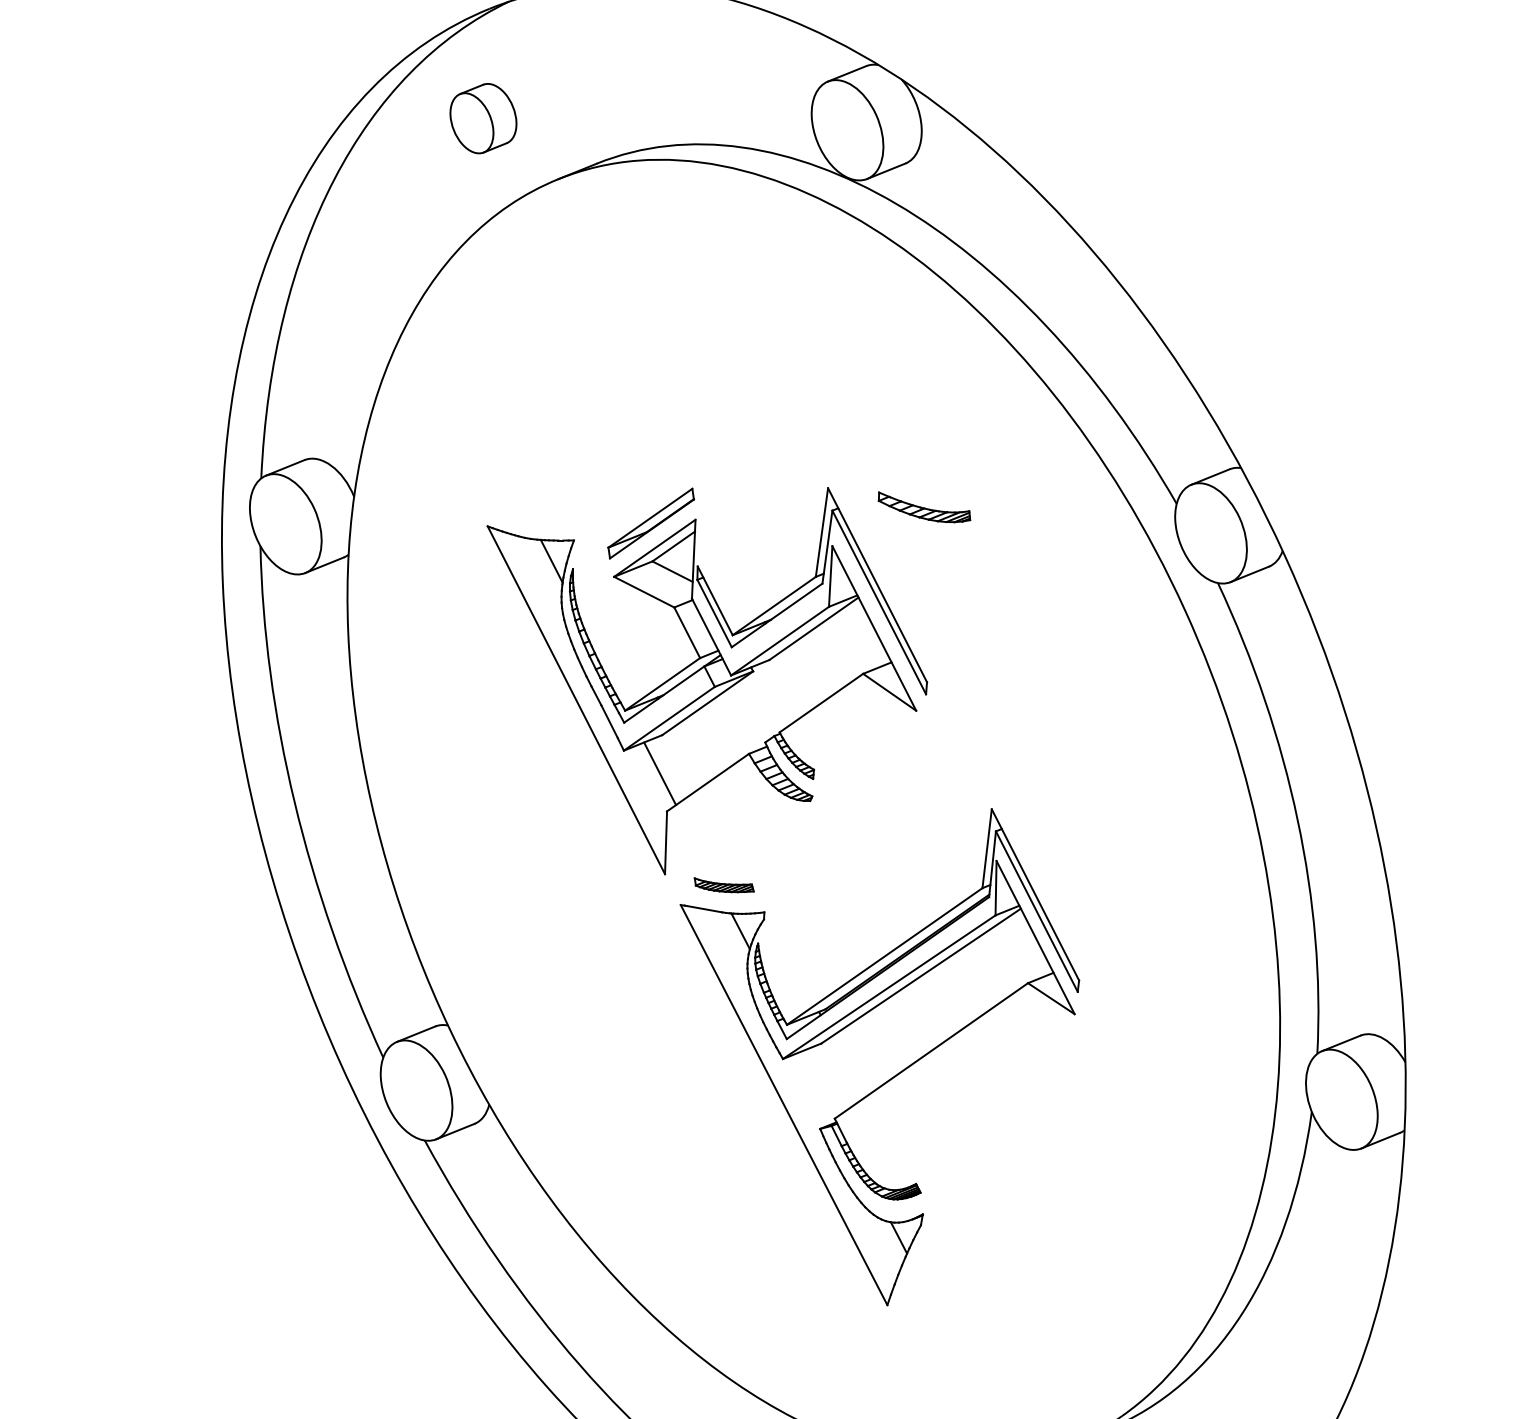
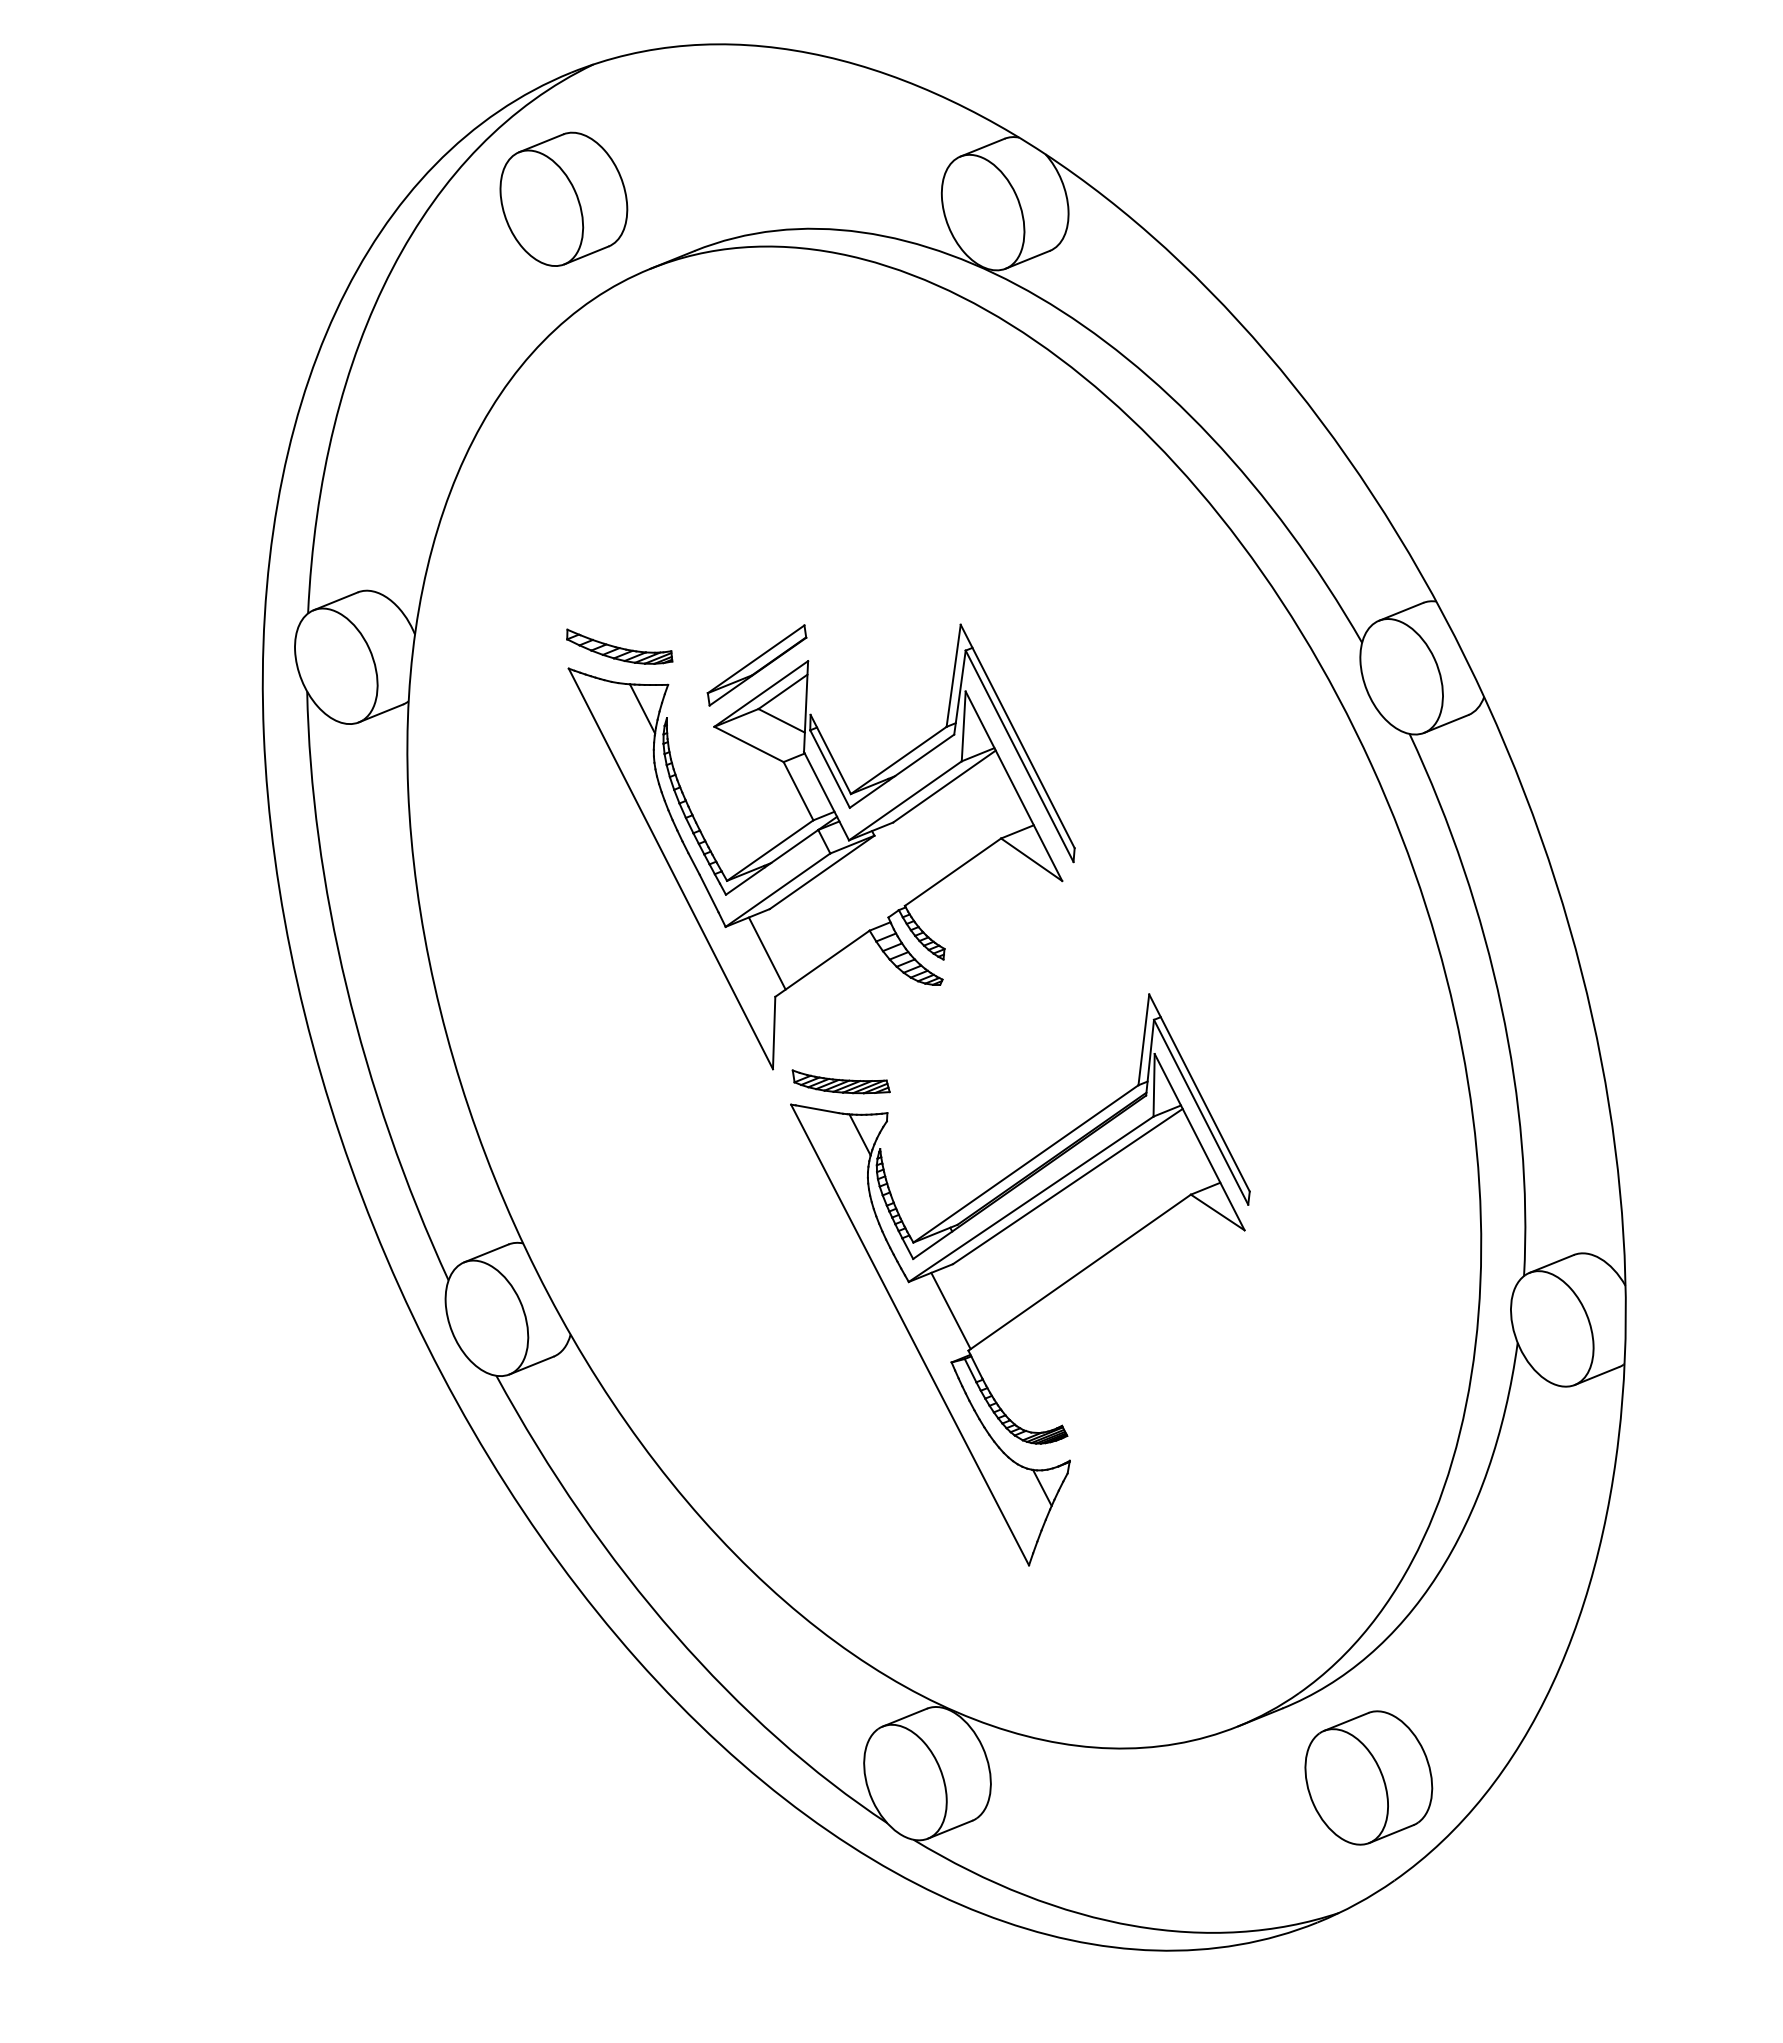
part: (483, 118) -> (563, 198), size x1.67
part: (924, 507) -> (619, 646), moved
part: (723, 884) -> (840, 1081), size x1.43
line: (819, 1083) -> (950, 1310), added

